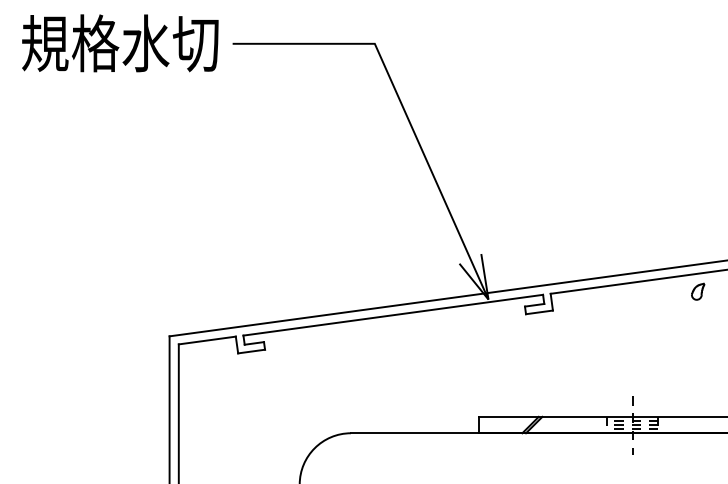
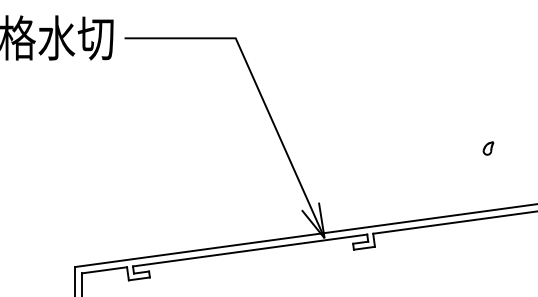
part: (698, 291) -> (488, 148), moved

